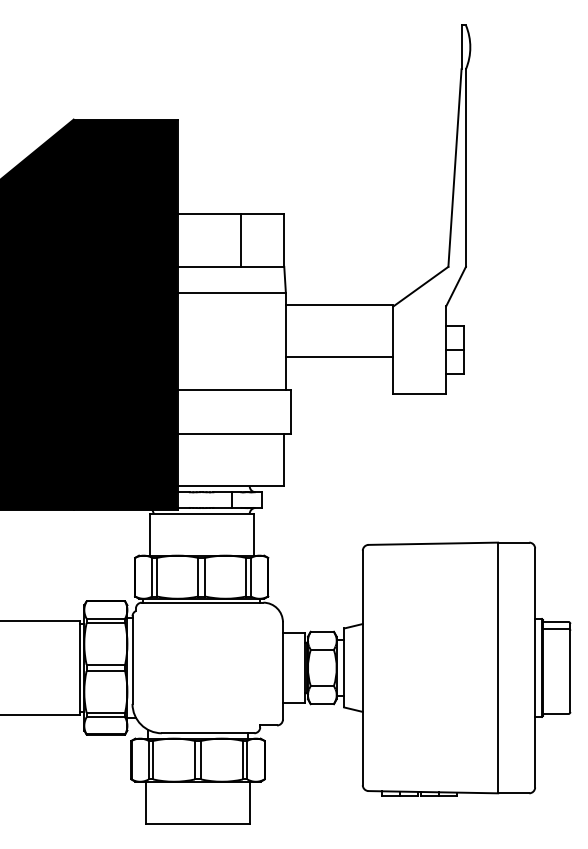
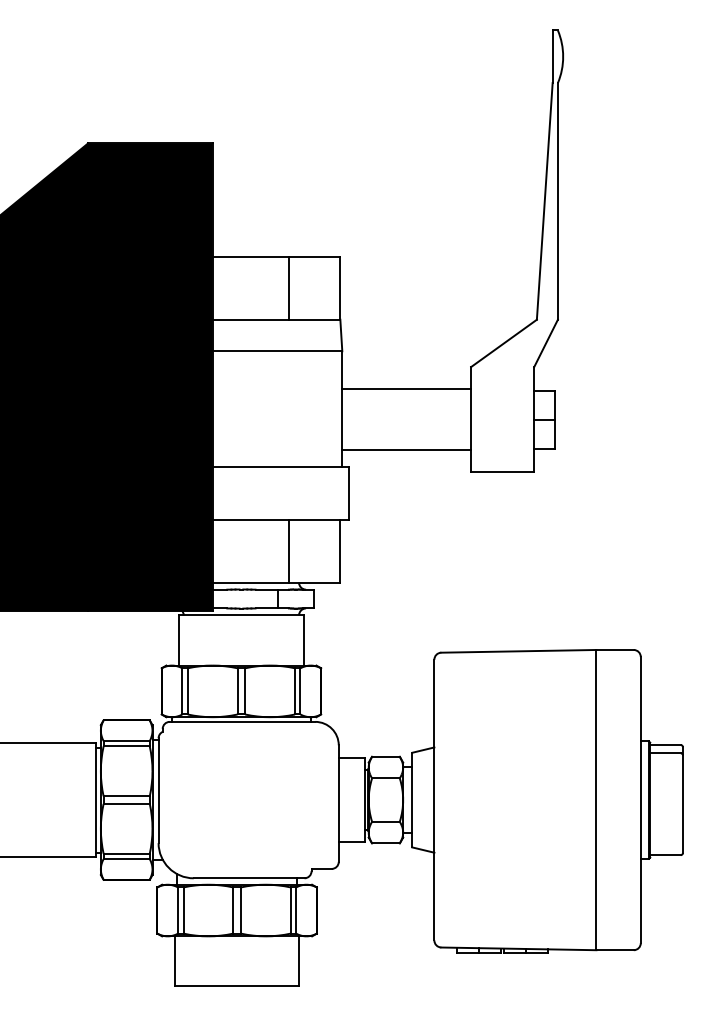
line: (339, 305) -> (406, 389), moved
line: (339, 356) -> (406, 449), moved
line: (240, 459) -> (288, 550), added

